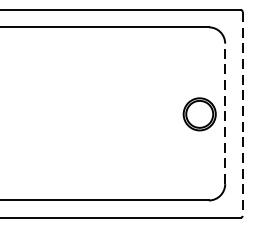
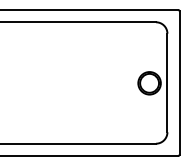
line: (225, 113) -> (167, 82), dashed -> solid
line: (242, 114) -> (179, 83), dashed -> solid

